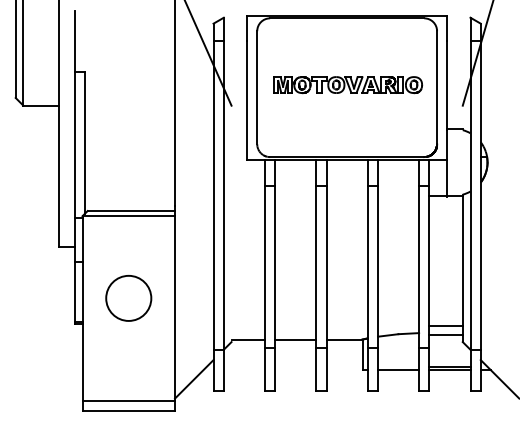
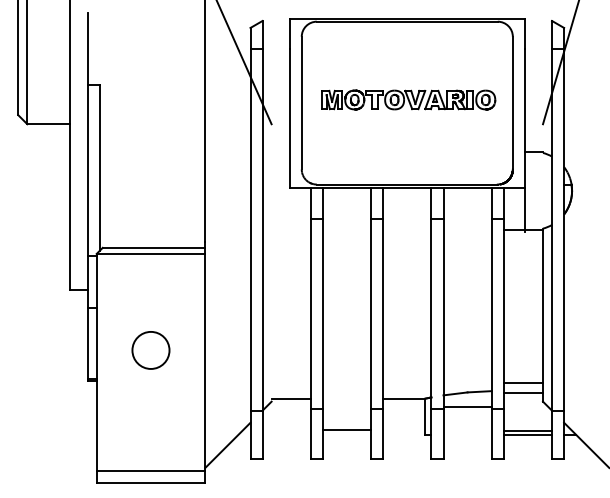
circle: (128, 298) -> (150, 350), size x0.7
line: (295, 339) -> (346, 429), moved
line: (398, 370) -> (467, 406), moved

